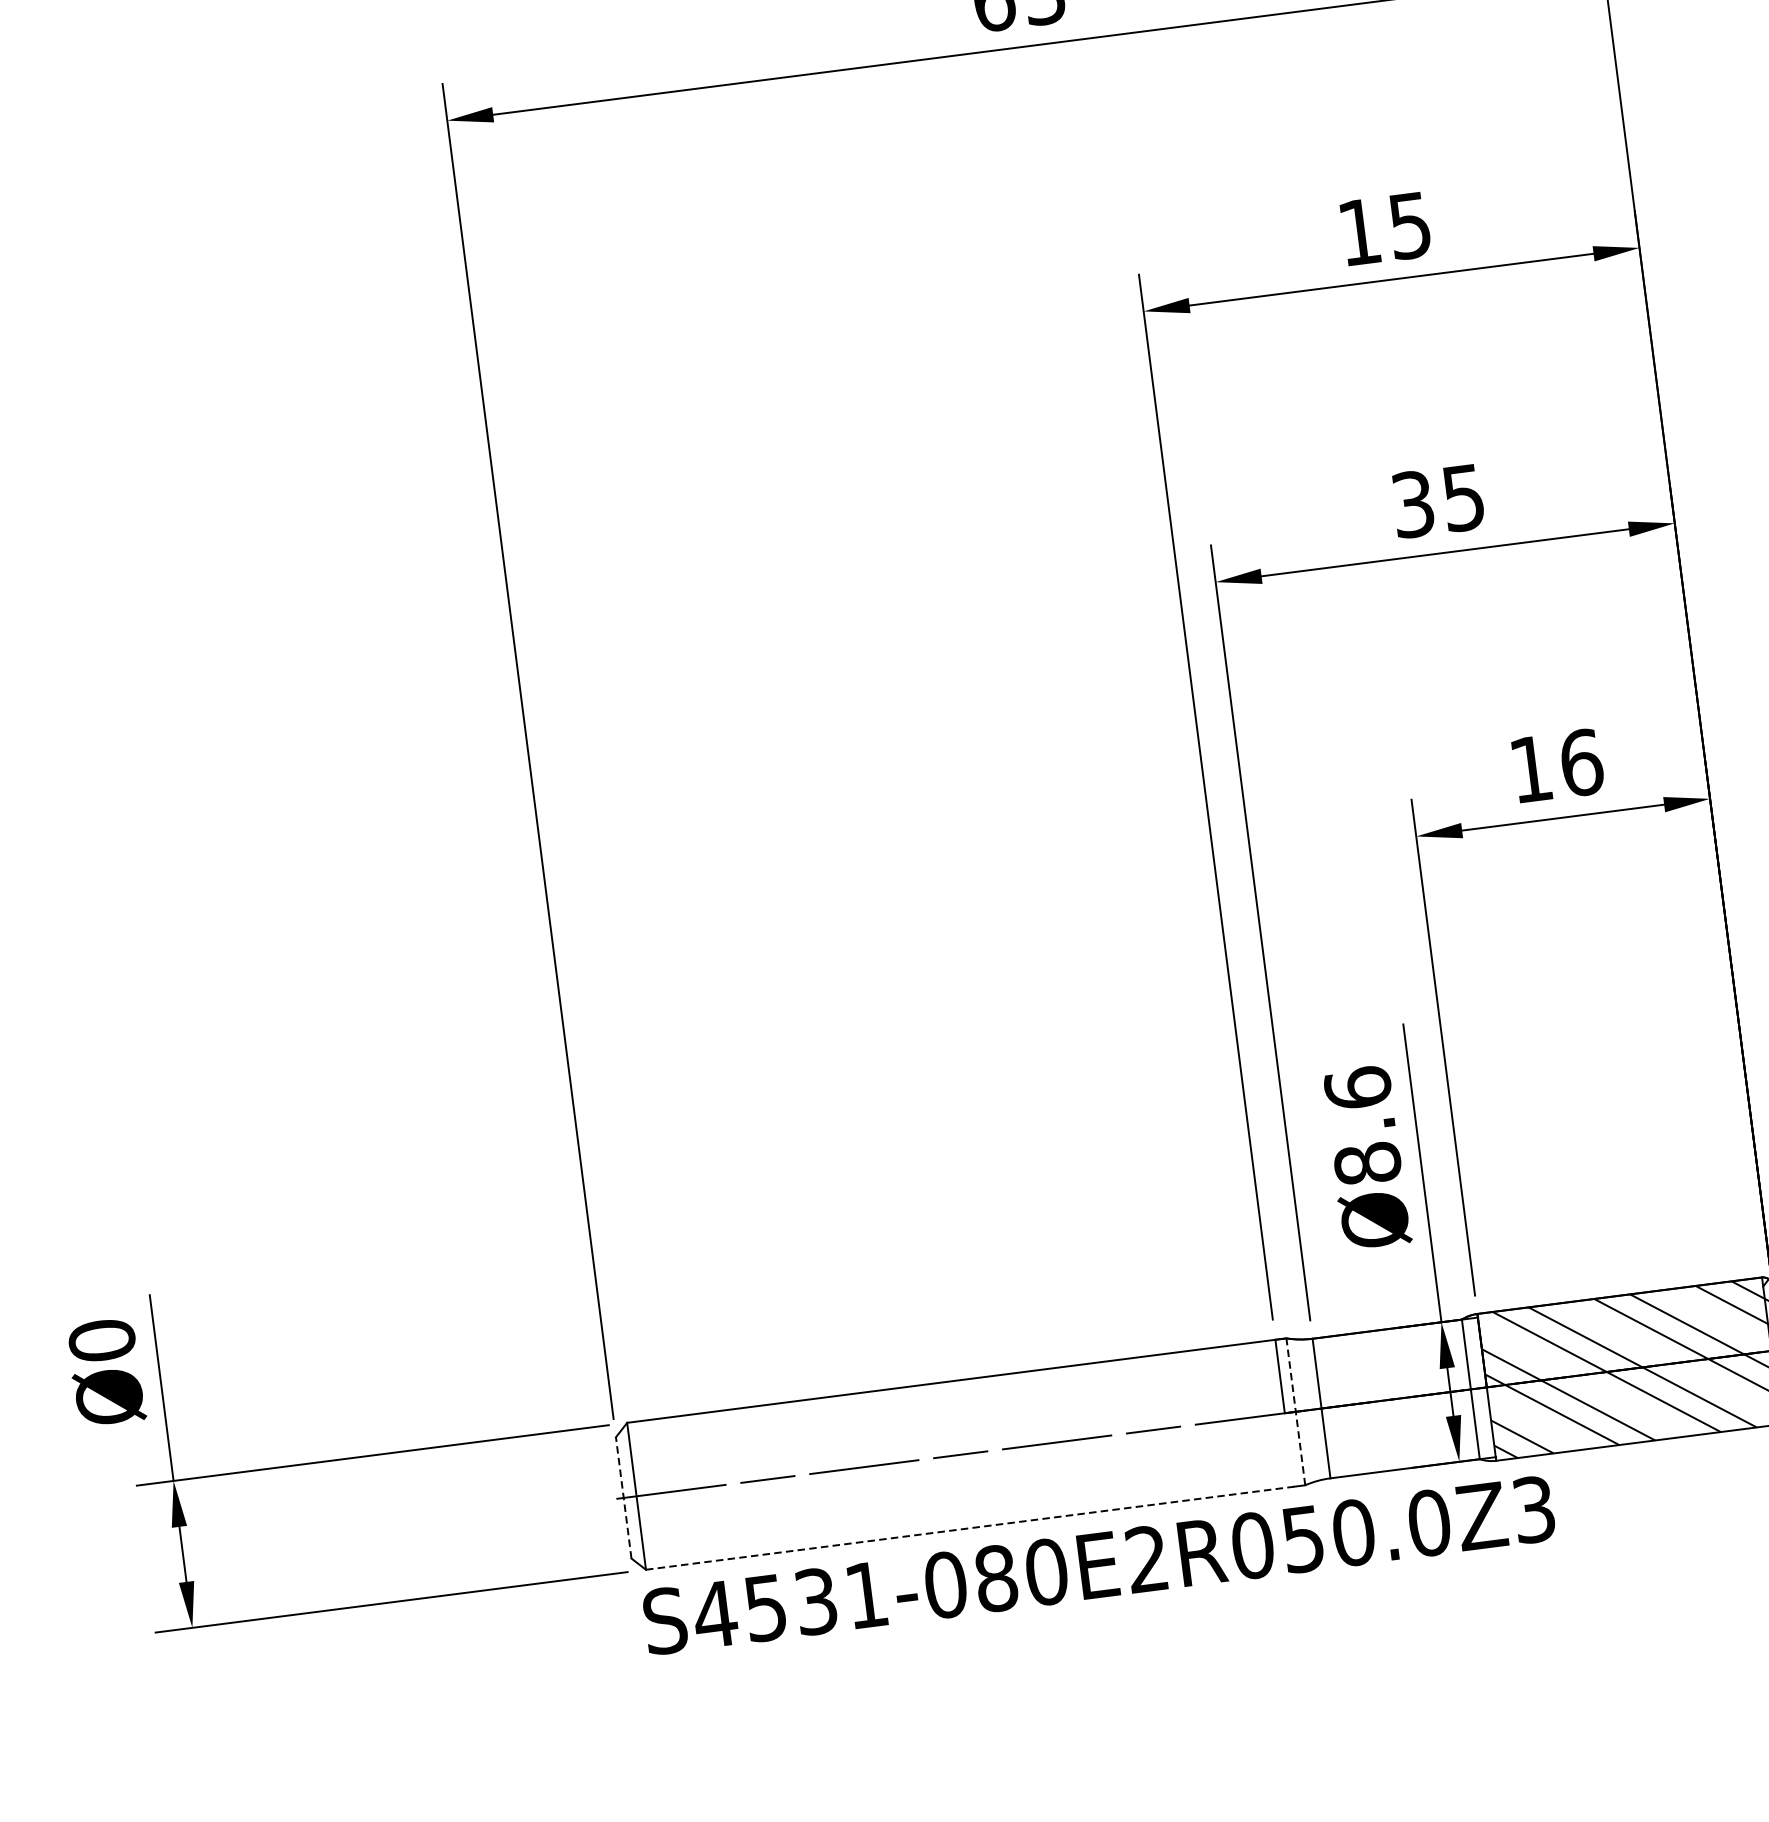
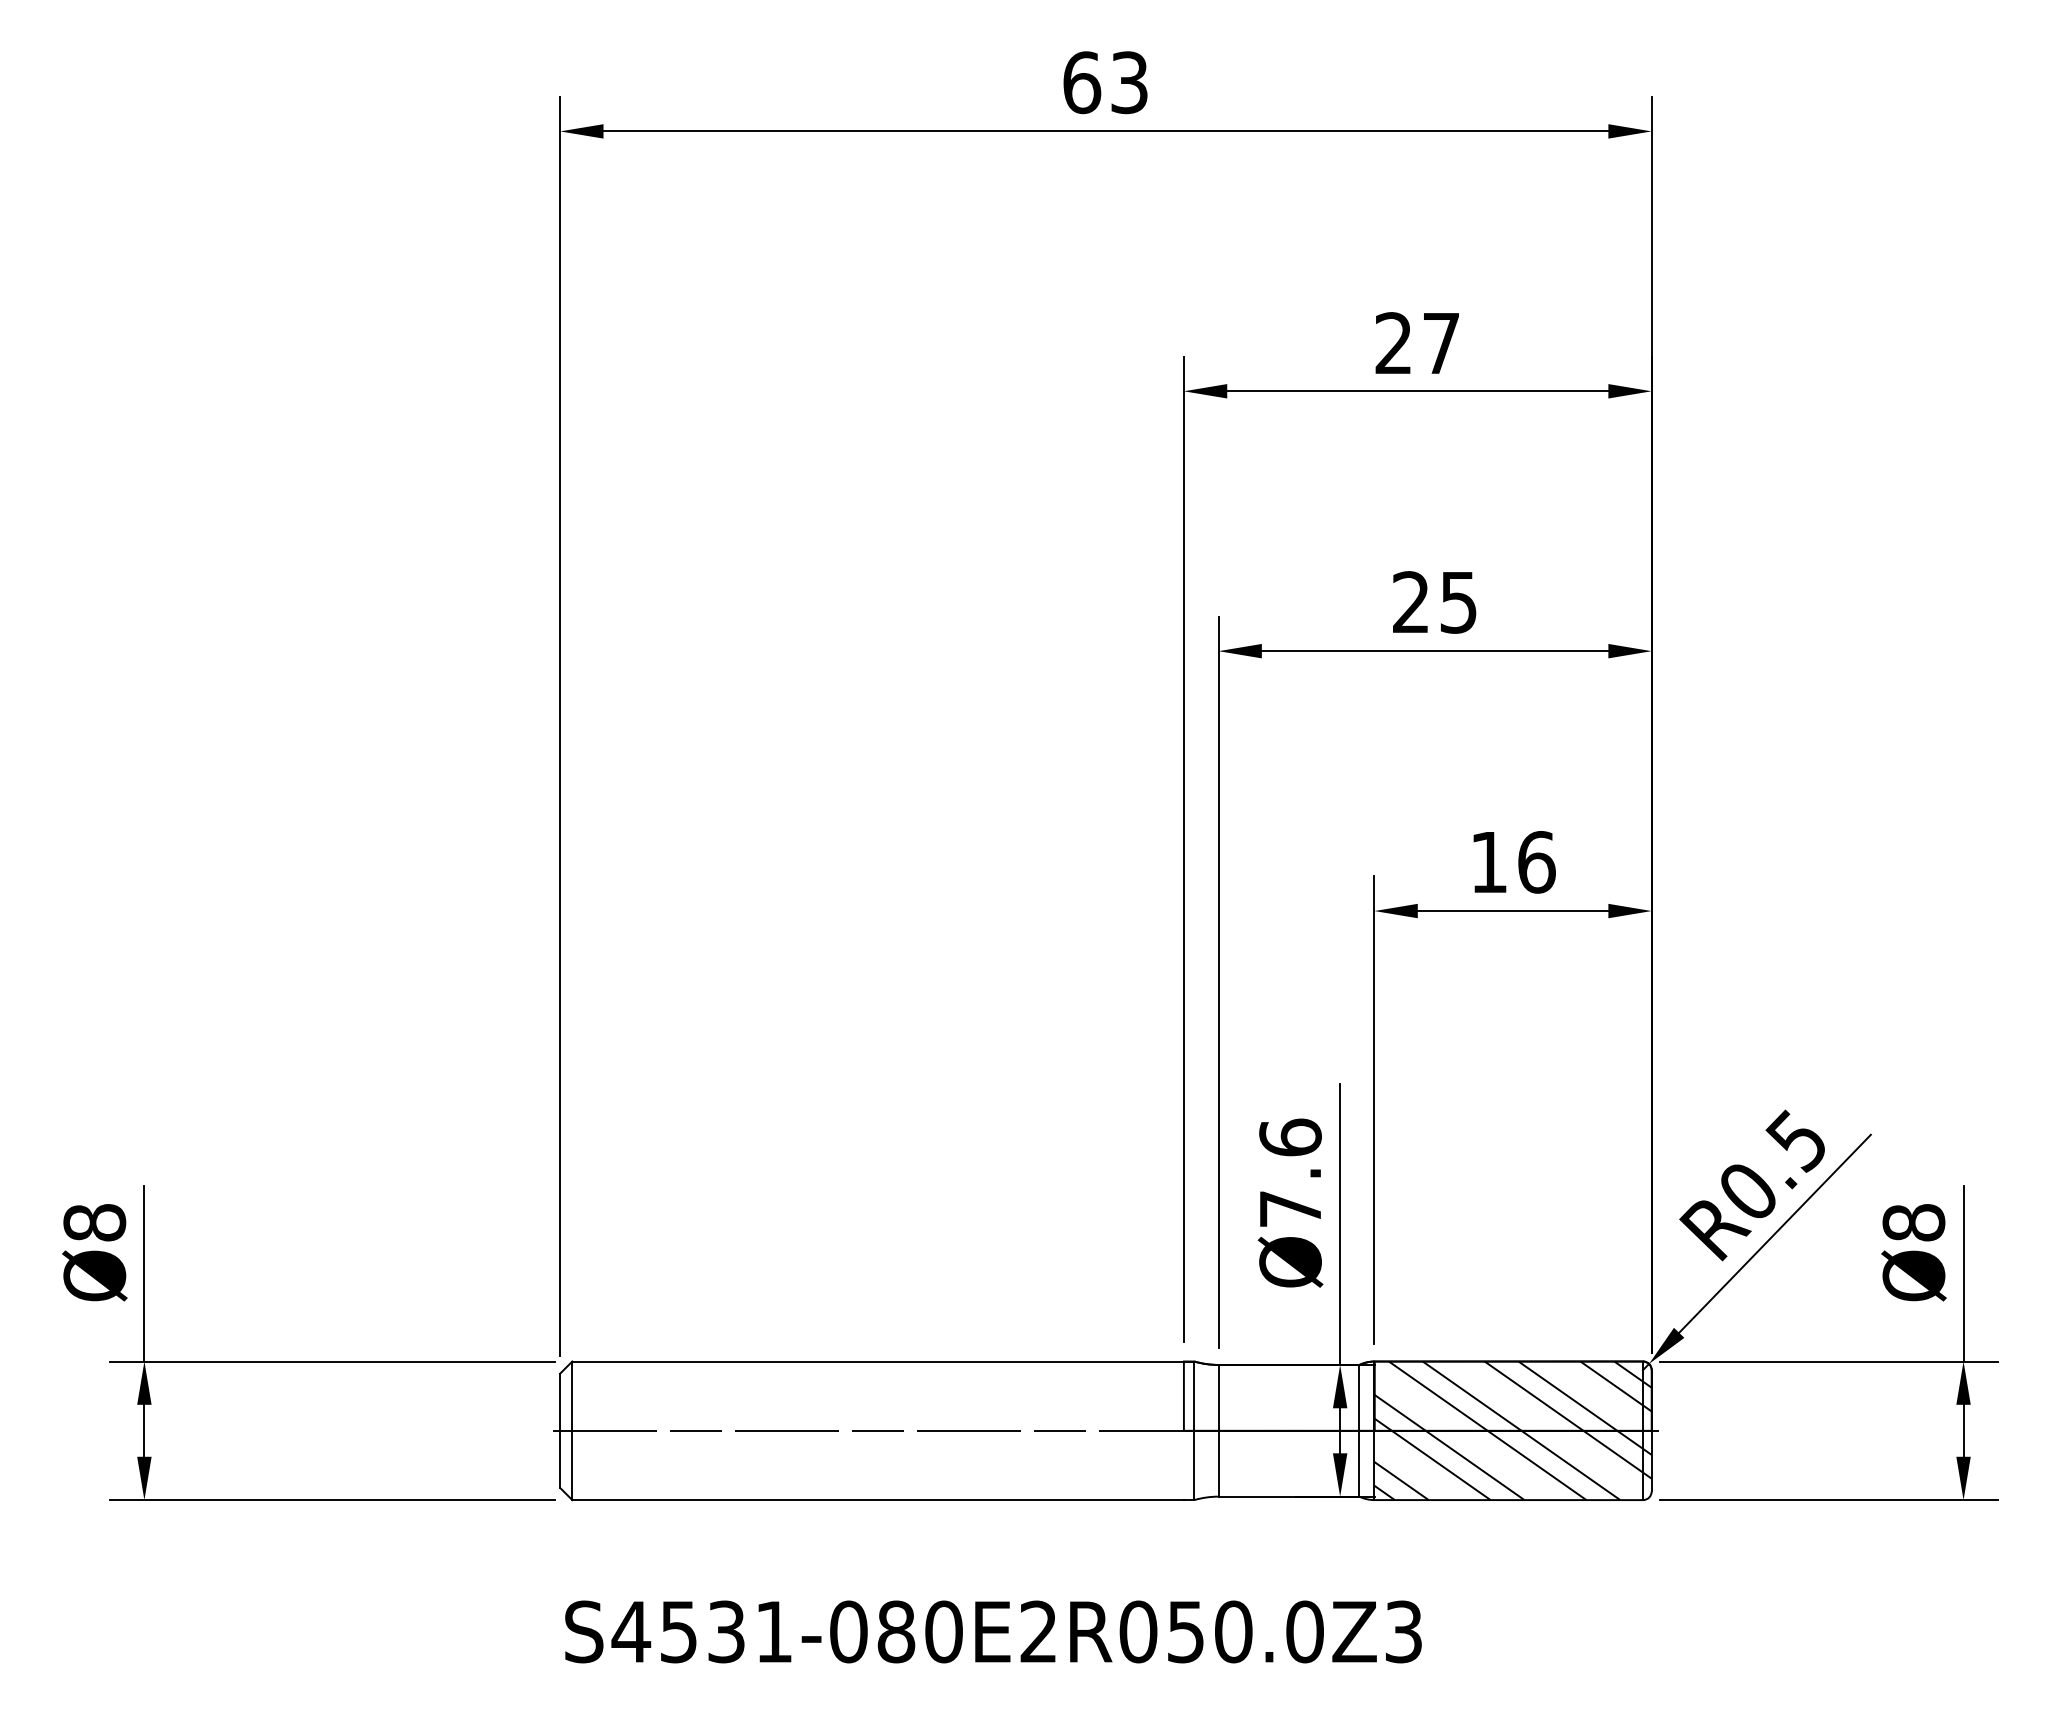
text: (1383, 229) -> (1416, 343), 15 -> 27
text: (1413, 504) -> (1411, 602), 35 -> 25
text: (1367, 1163) -> (1290, 1208), Ø8.6 -> Ø7.6
text: (101, 1340) -> (94, 1222), Ø0 -> Ø8
line: (1296, 1411) -> (1194, 1430), dashed -> solid
line: (623, 1497) -> (560, 1430), dashed -> solid
line: (970, 1528) -> (878, 1500), dashed -> solid
text: (1099, 1564) -> (993, 1631), moved

